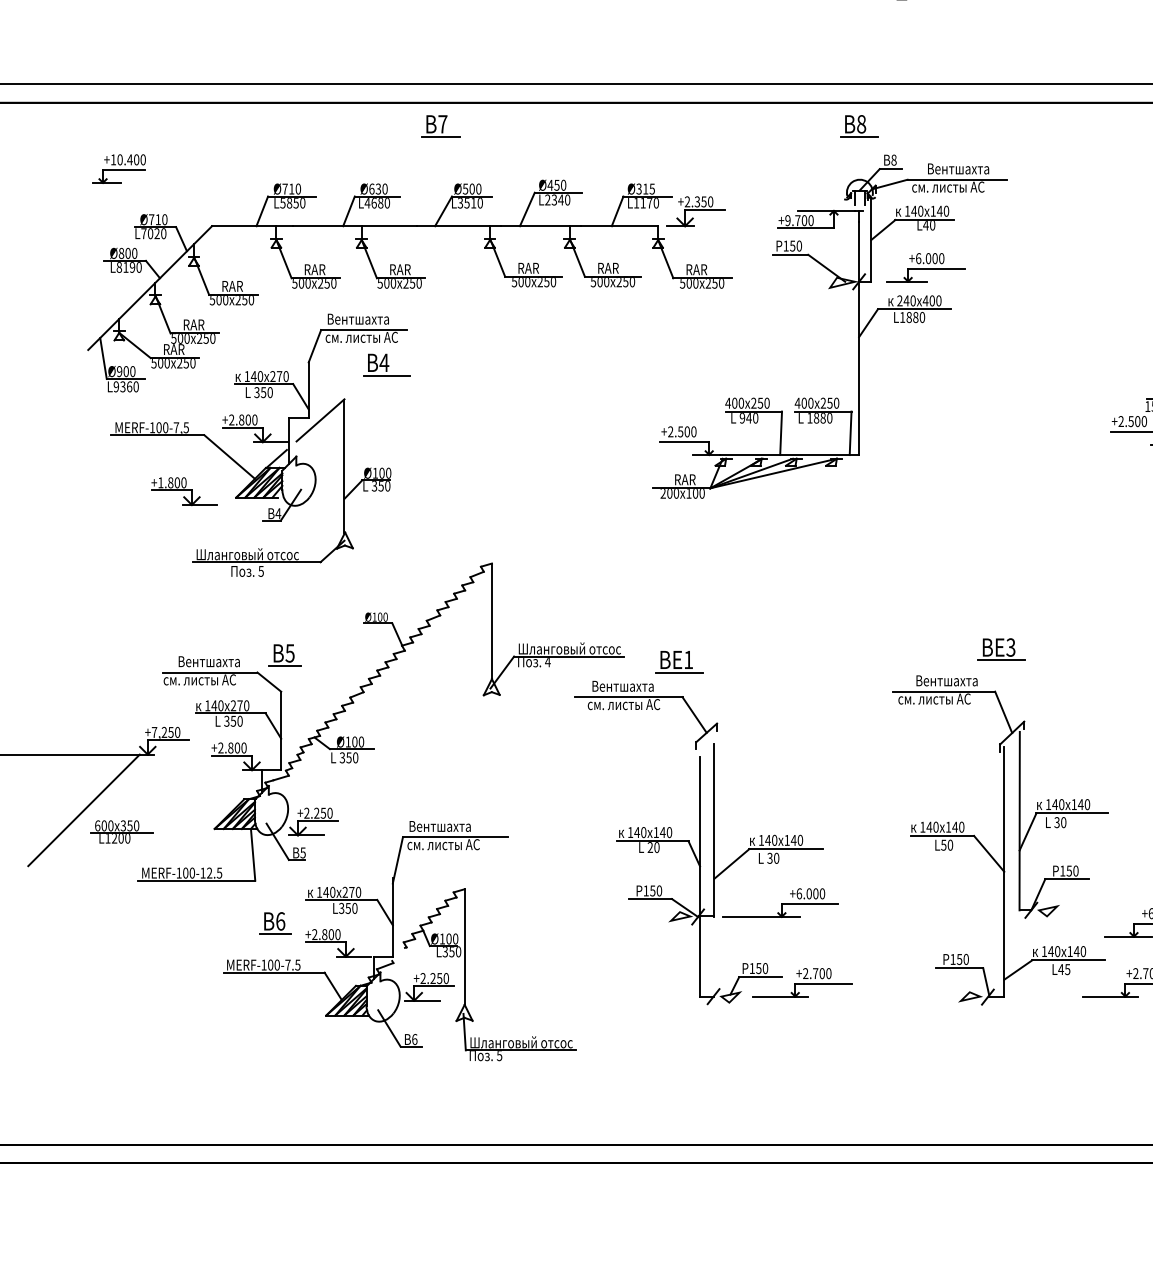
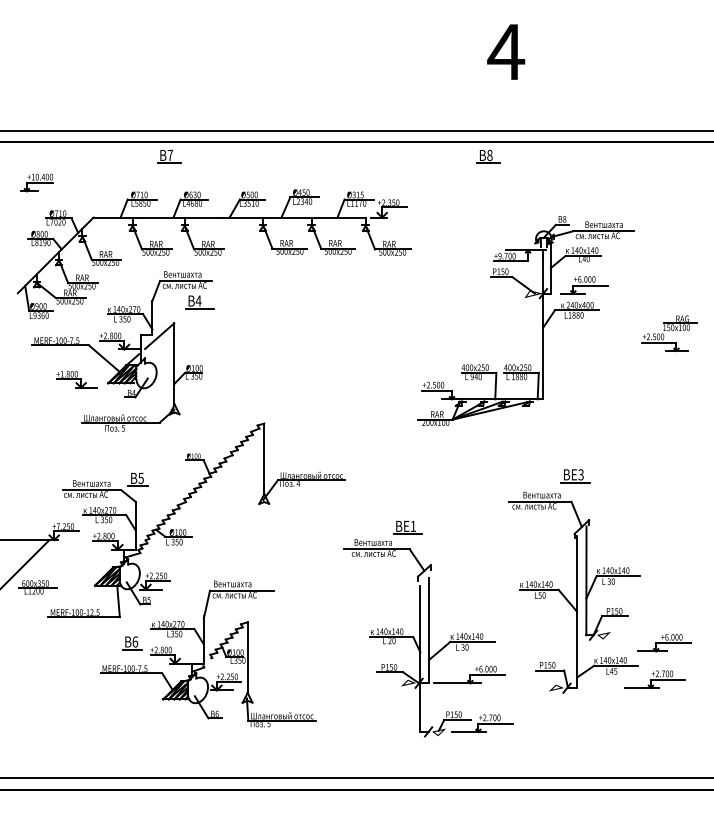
part: (441, 126) -> (169, 156), moved
part: (857, 325) -> (542, 320), moved
part: (713, 828) -> (428, 629), moved

